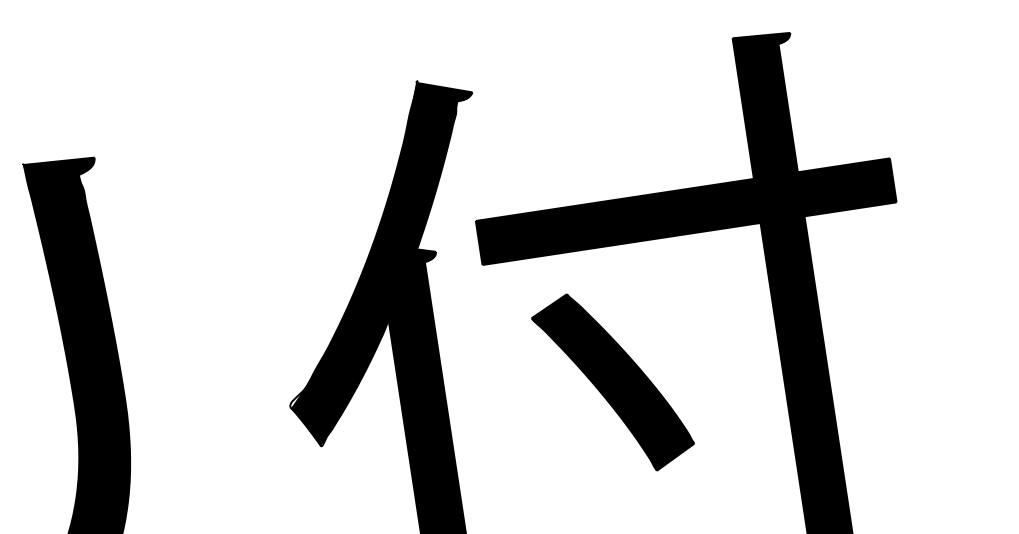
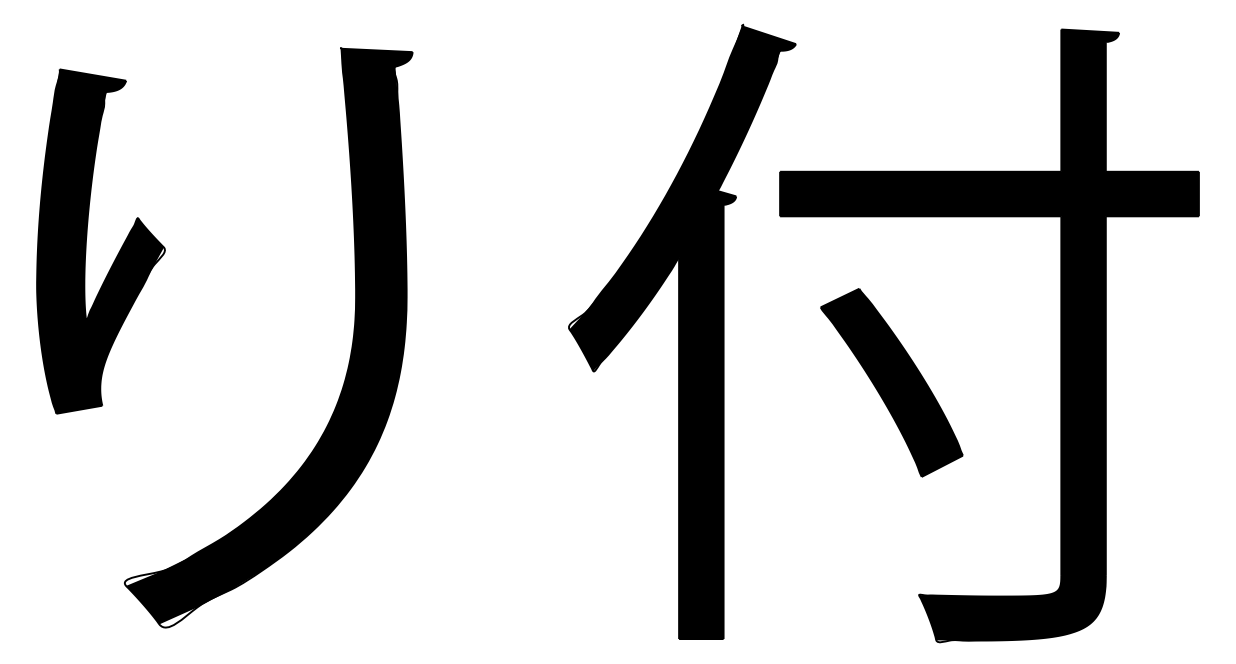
part: (612, 382) -> (891, 382), moved

